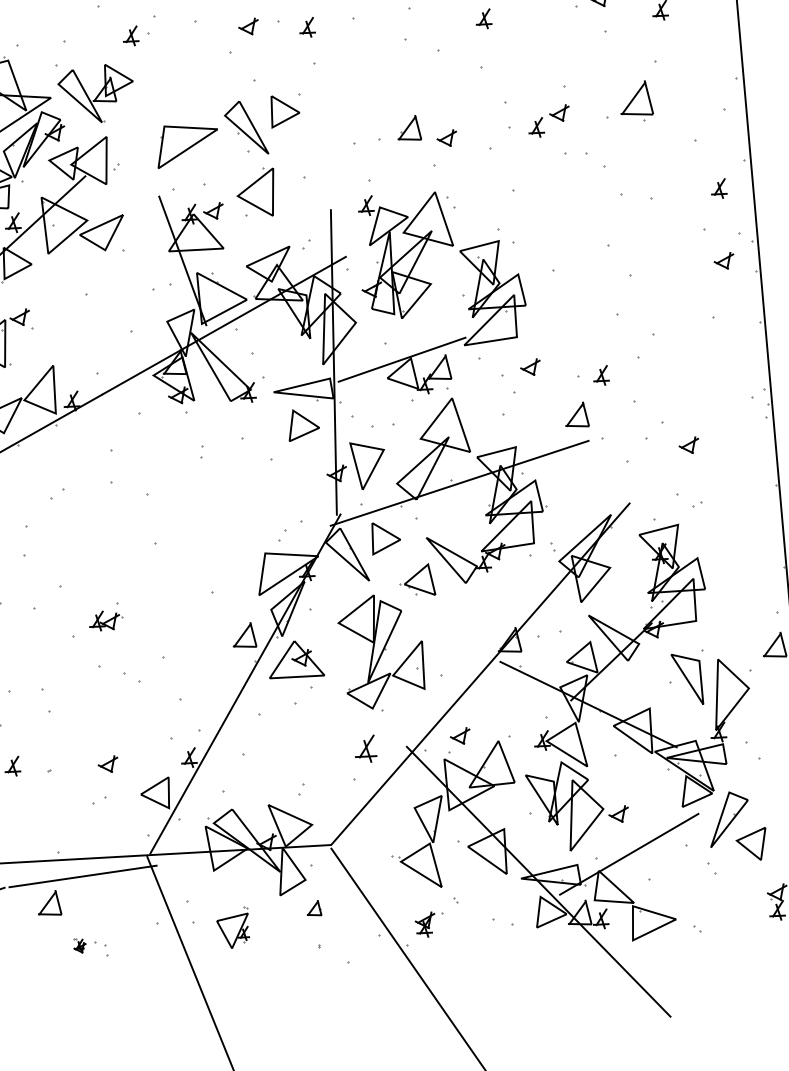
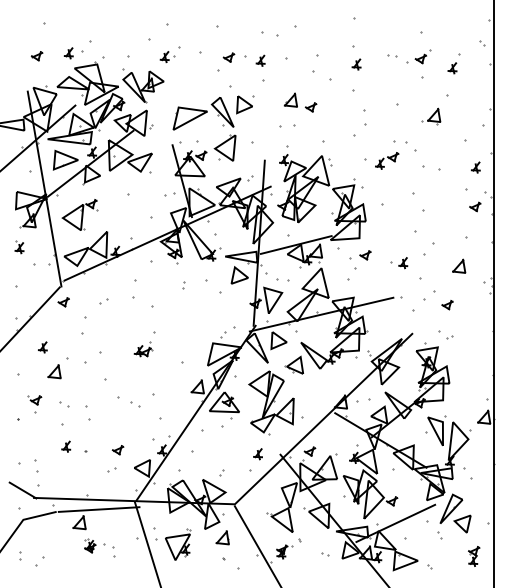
part: (629, 102) -> (431, 116), size x0.71
part: (549, 120) -> (387, 160), moved
part: (426, 131) -> (300, 102), moved
part: (577, 413) -> (459, 265), moved
part: (105, 617) -> (143, 349), moved
part: (364, 750) -> (257, 454), size x0.71
part: (313, 907) -> (222, 537), size x1.67
part: (505, 922) -> (325, 554), size x0.62
part: (234, 927) -> (178, 544), size x1.43
part: (89, 945) -> (99, 547), size x1.67

